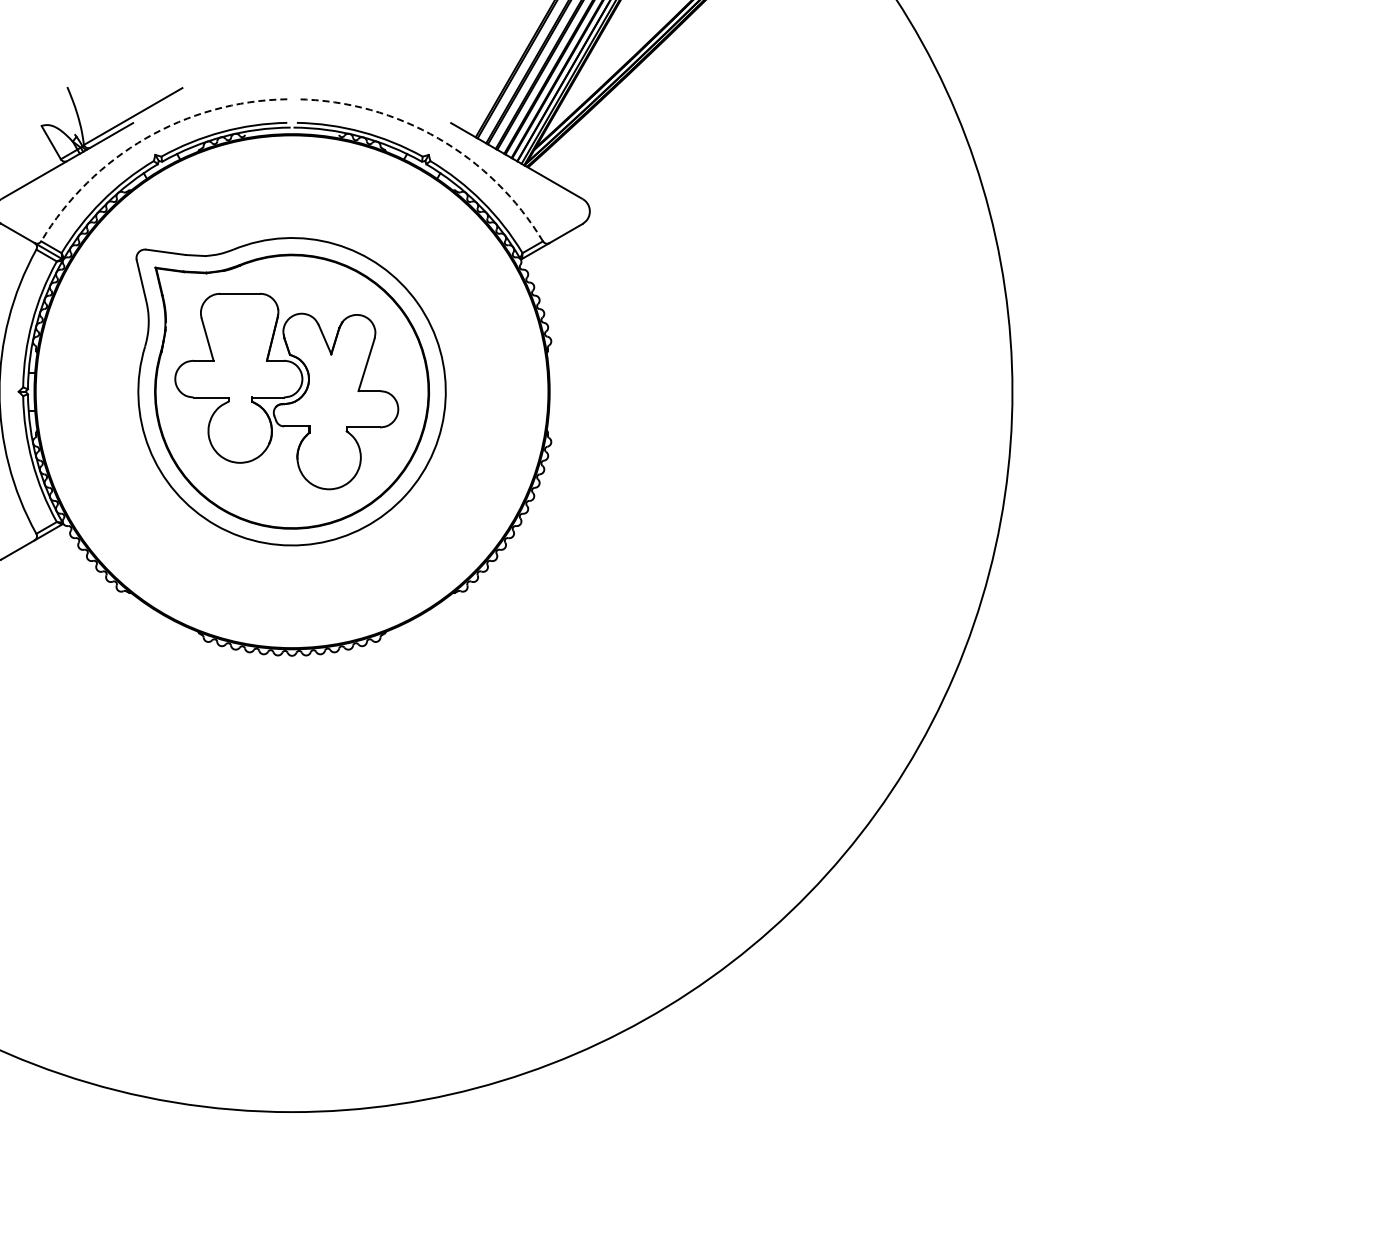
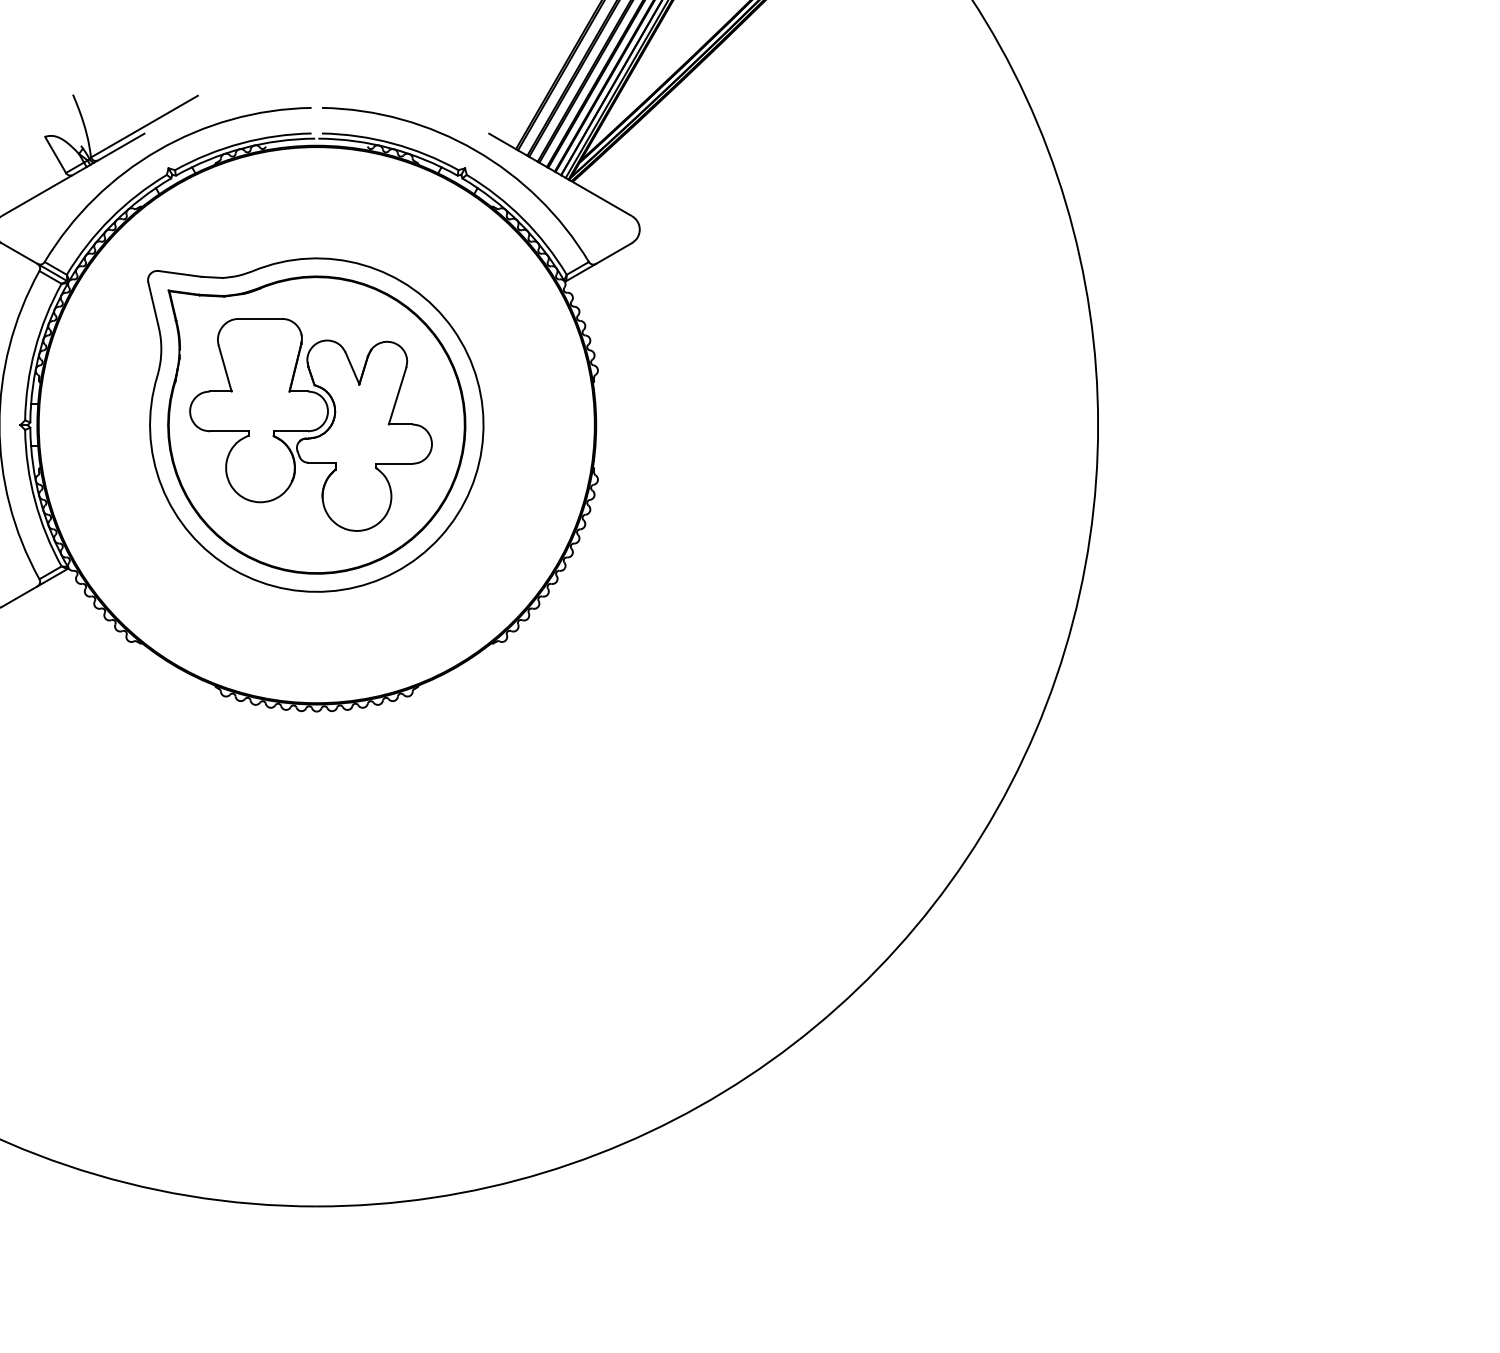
arc: (145, 138) -> (157, 150), dashed -> solid
arc: (438, 138) -> (475, 150), dashed -> solid

